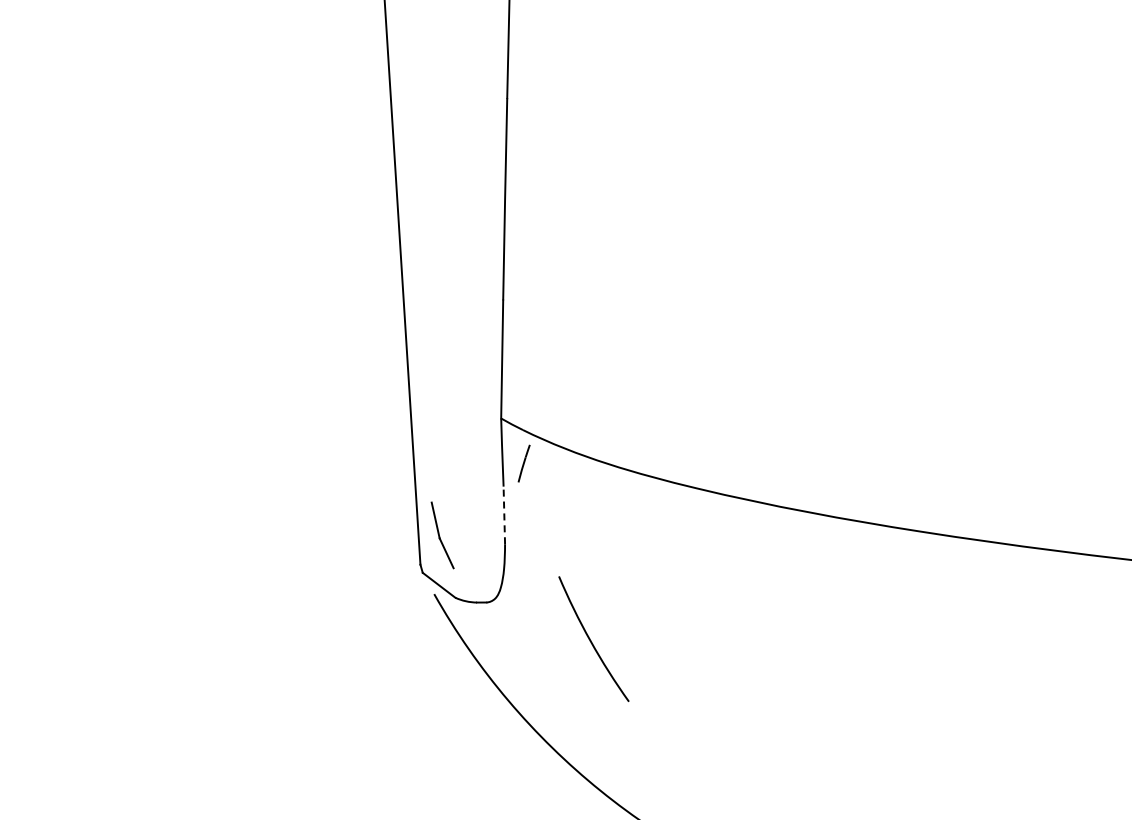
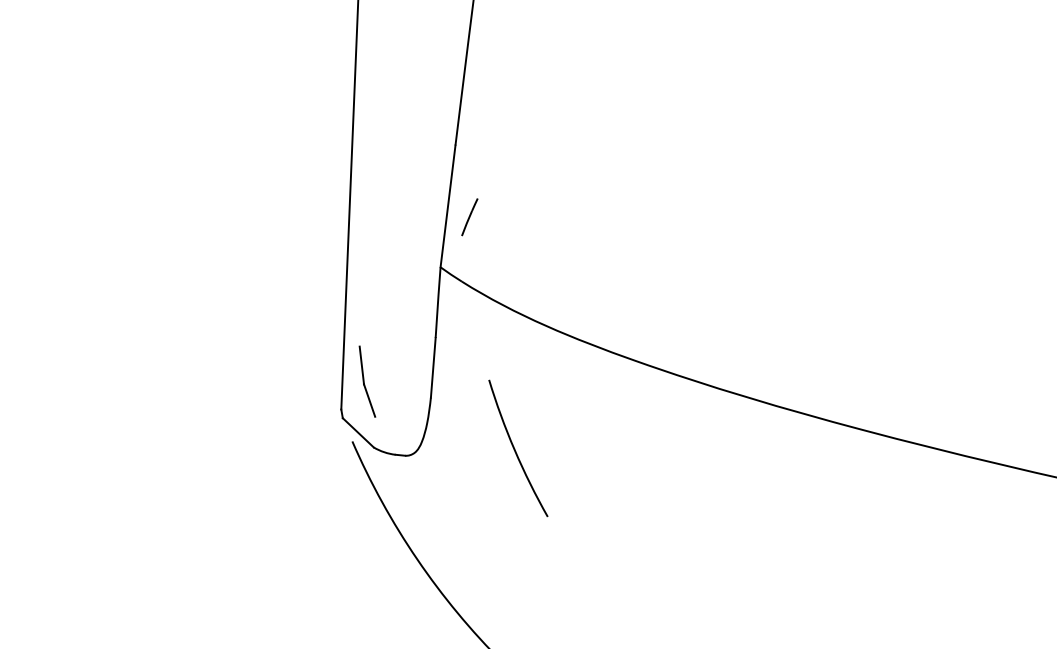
line: (523, 463) -> (469, 217), moved
line: (504, 515) -> (433, 367), dashed -> solid
arc: (591, 640) -> (515, 449), moved

